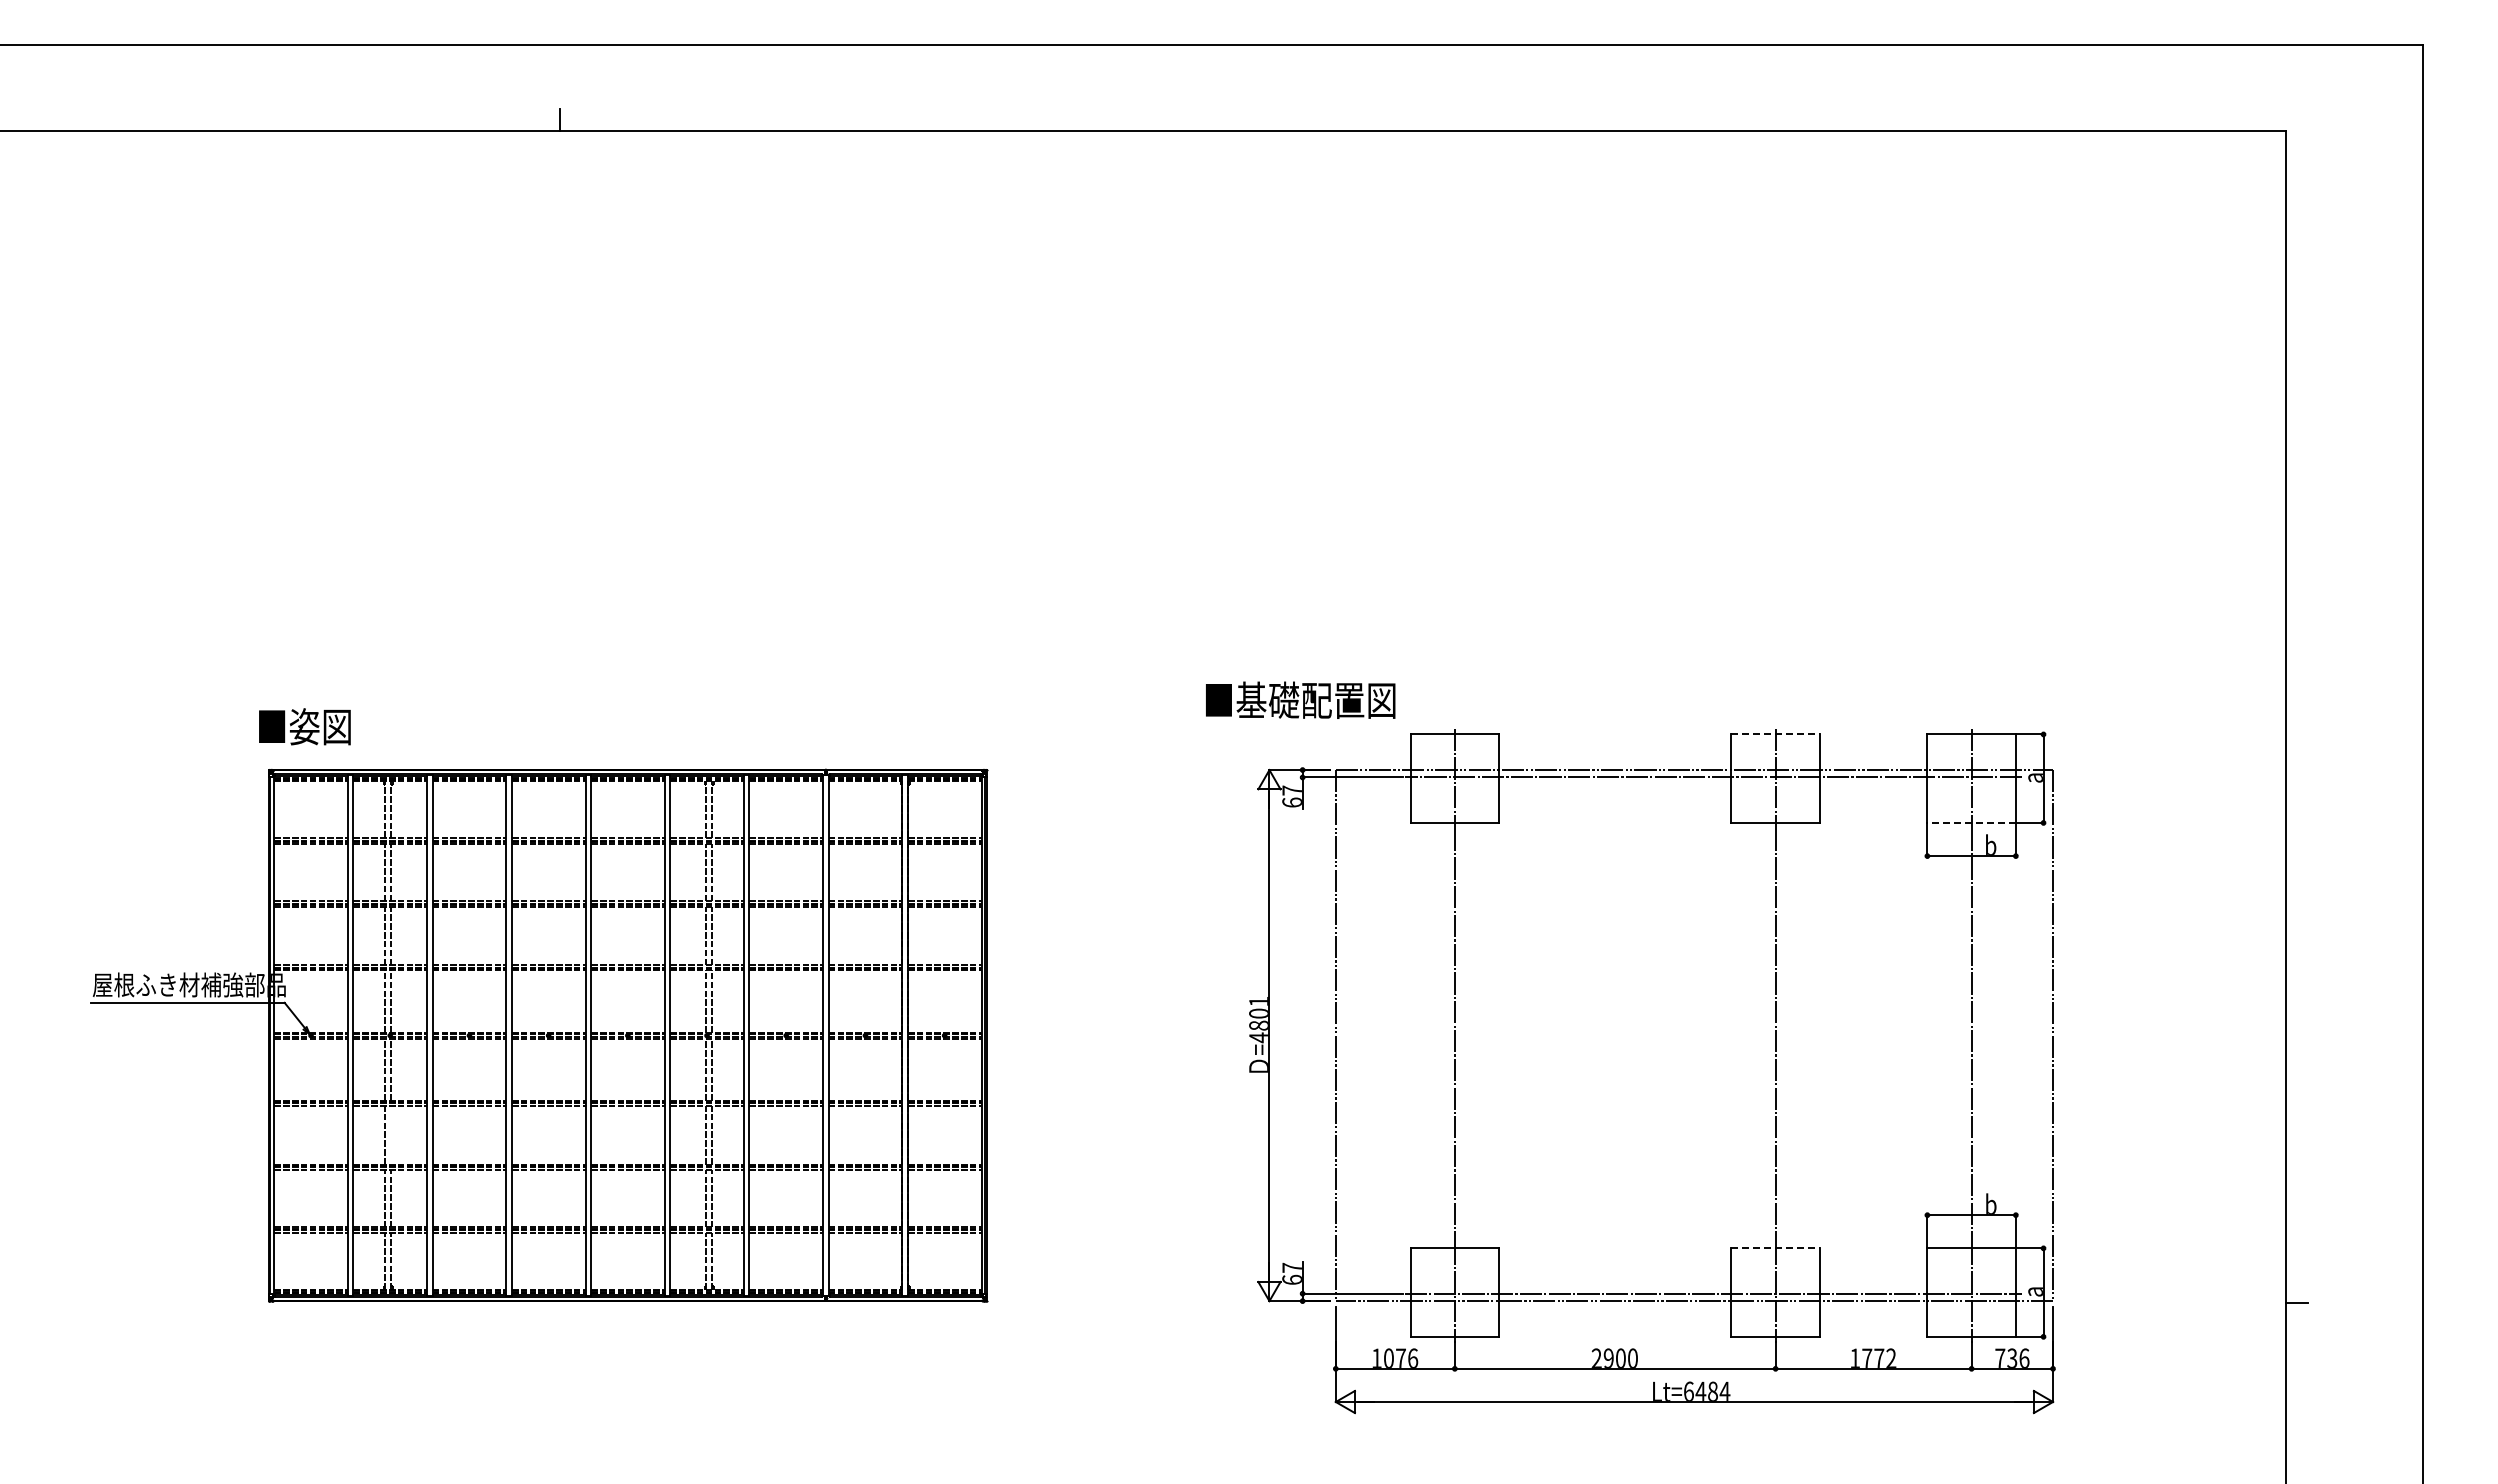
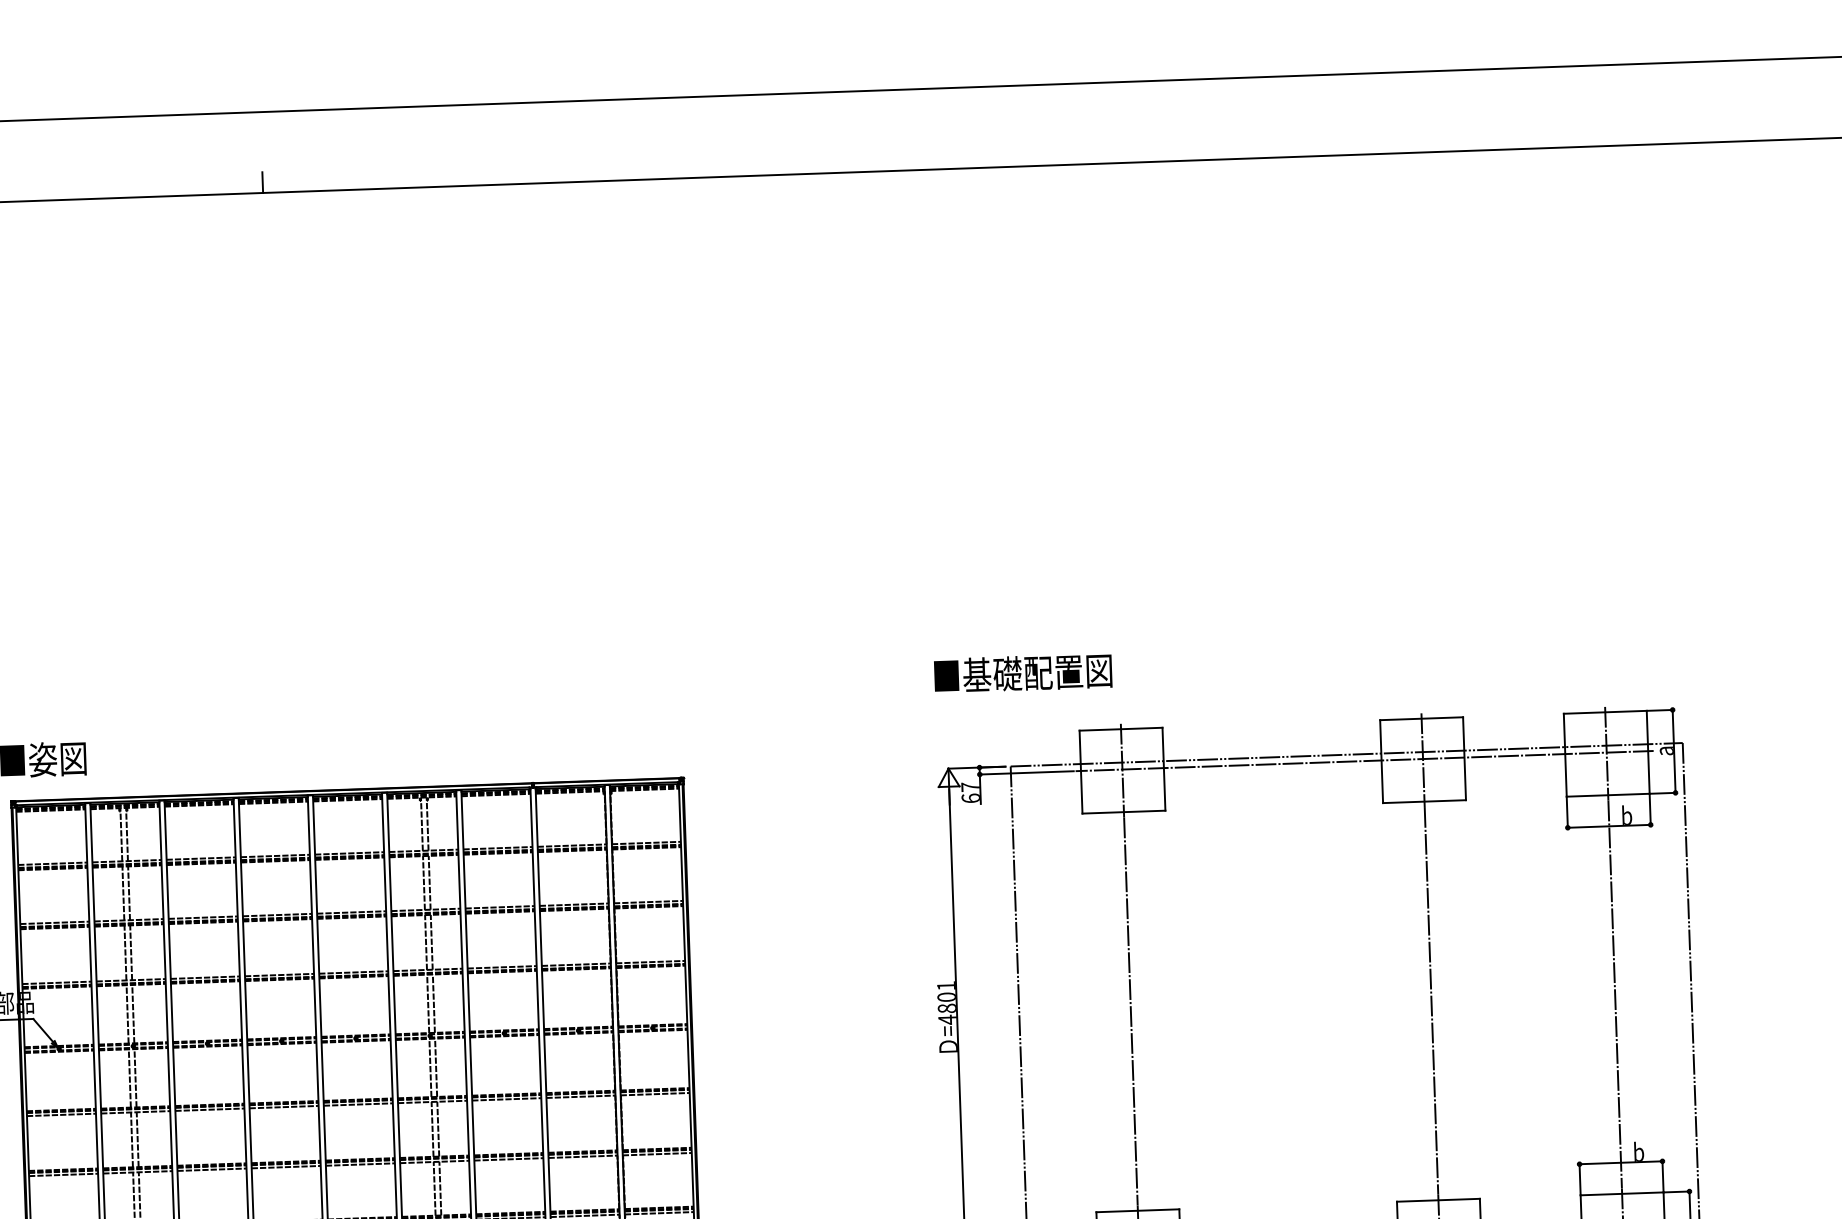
text: (1300, 699) -> (1023, 672), moved
line: (1776, 734) -> (1422, 718), dashed -> solid
line: (1971, 822) -> (1608, 794), dashed -> solid
line: (391, 1135) -> (137, 1139), added
line: (1776, 1248) -> (1439, 1200), dashed -> solid

